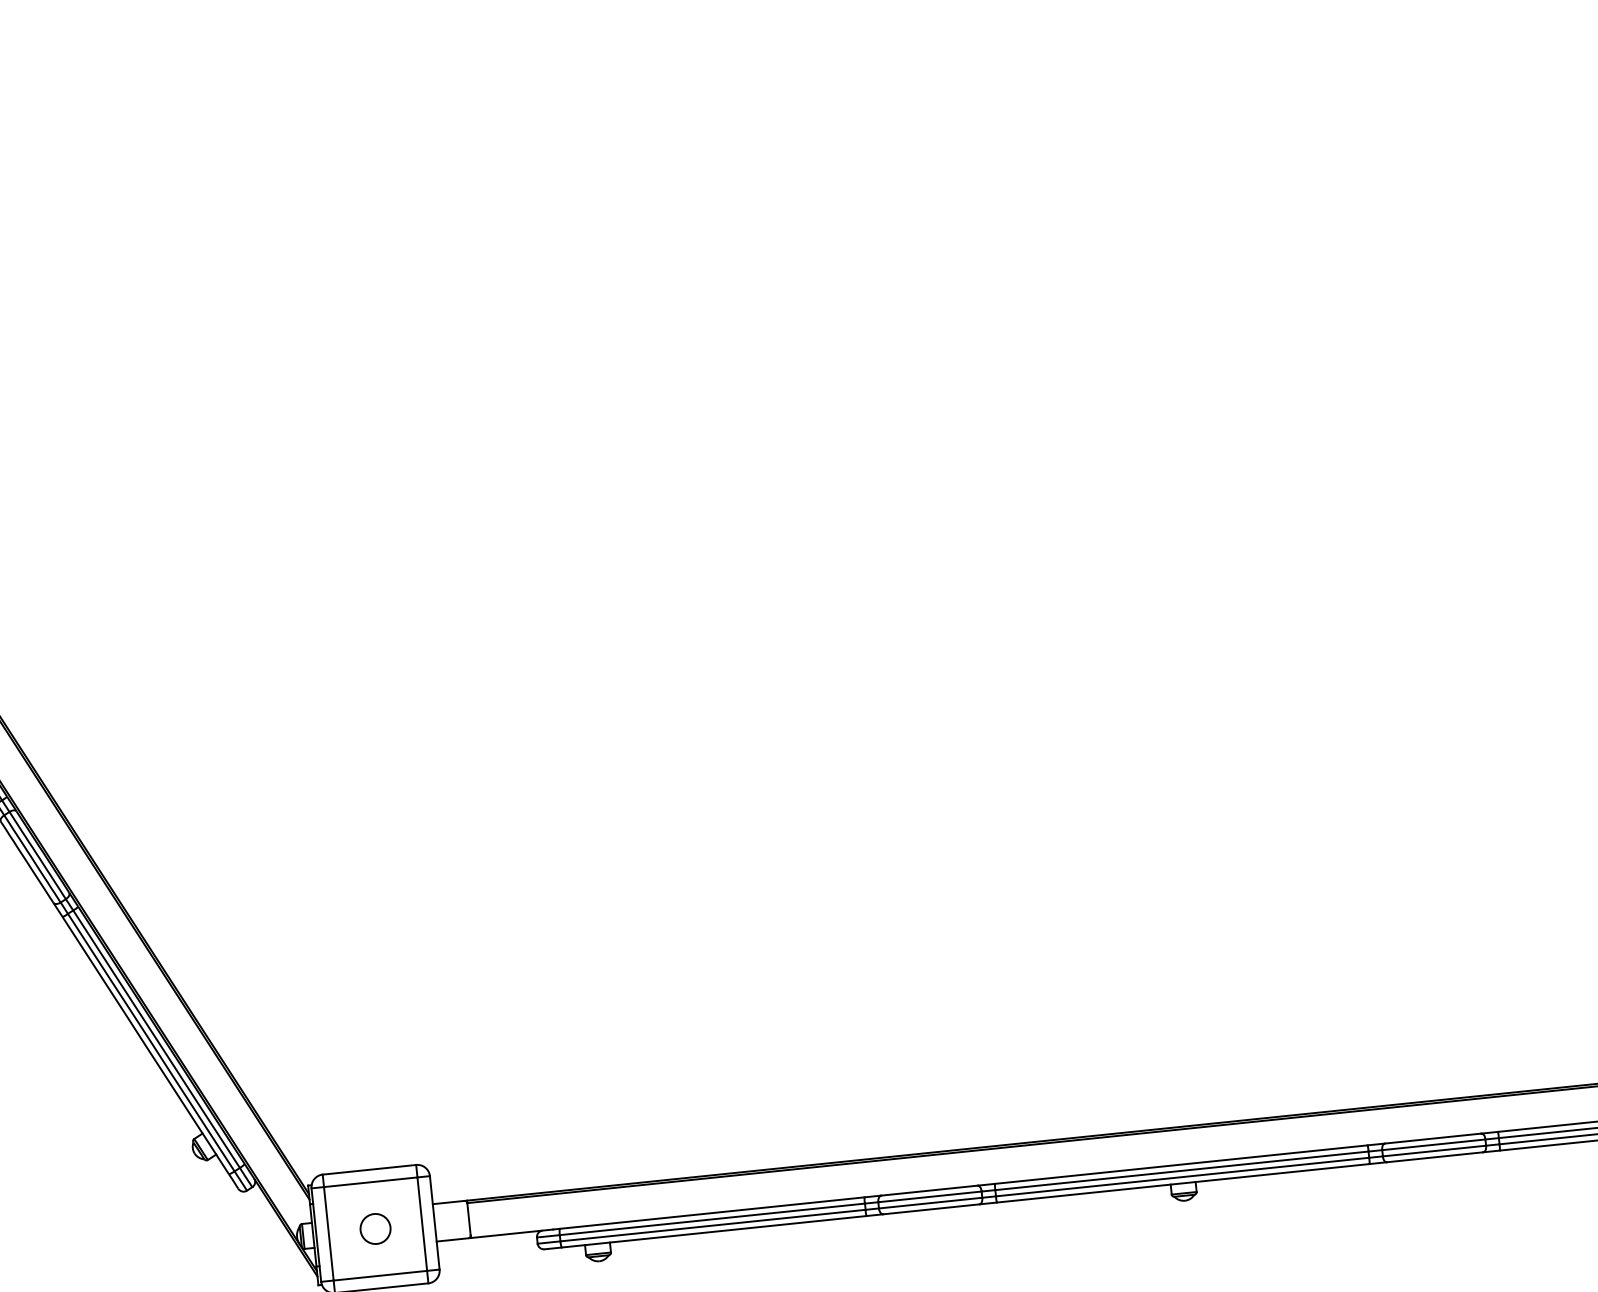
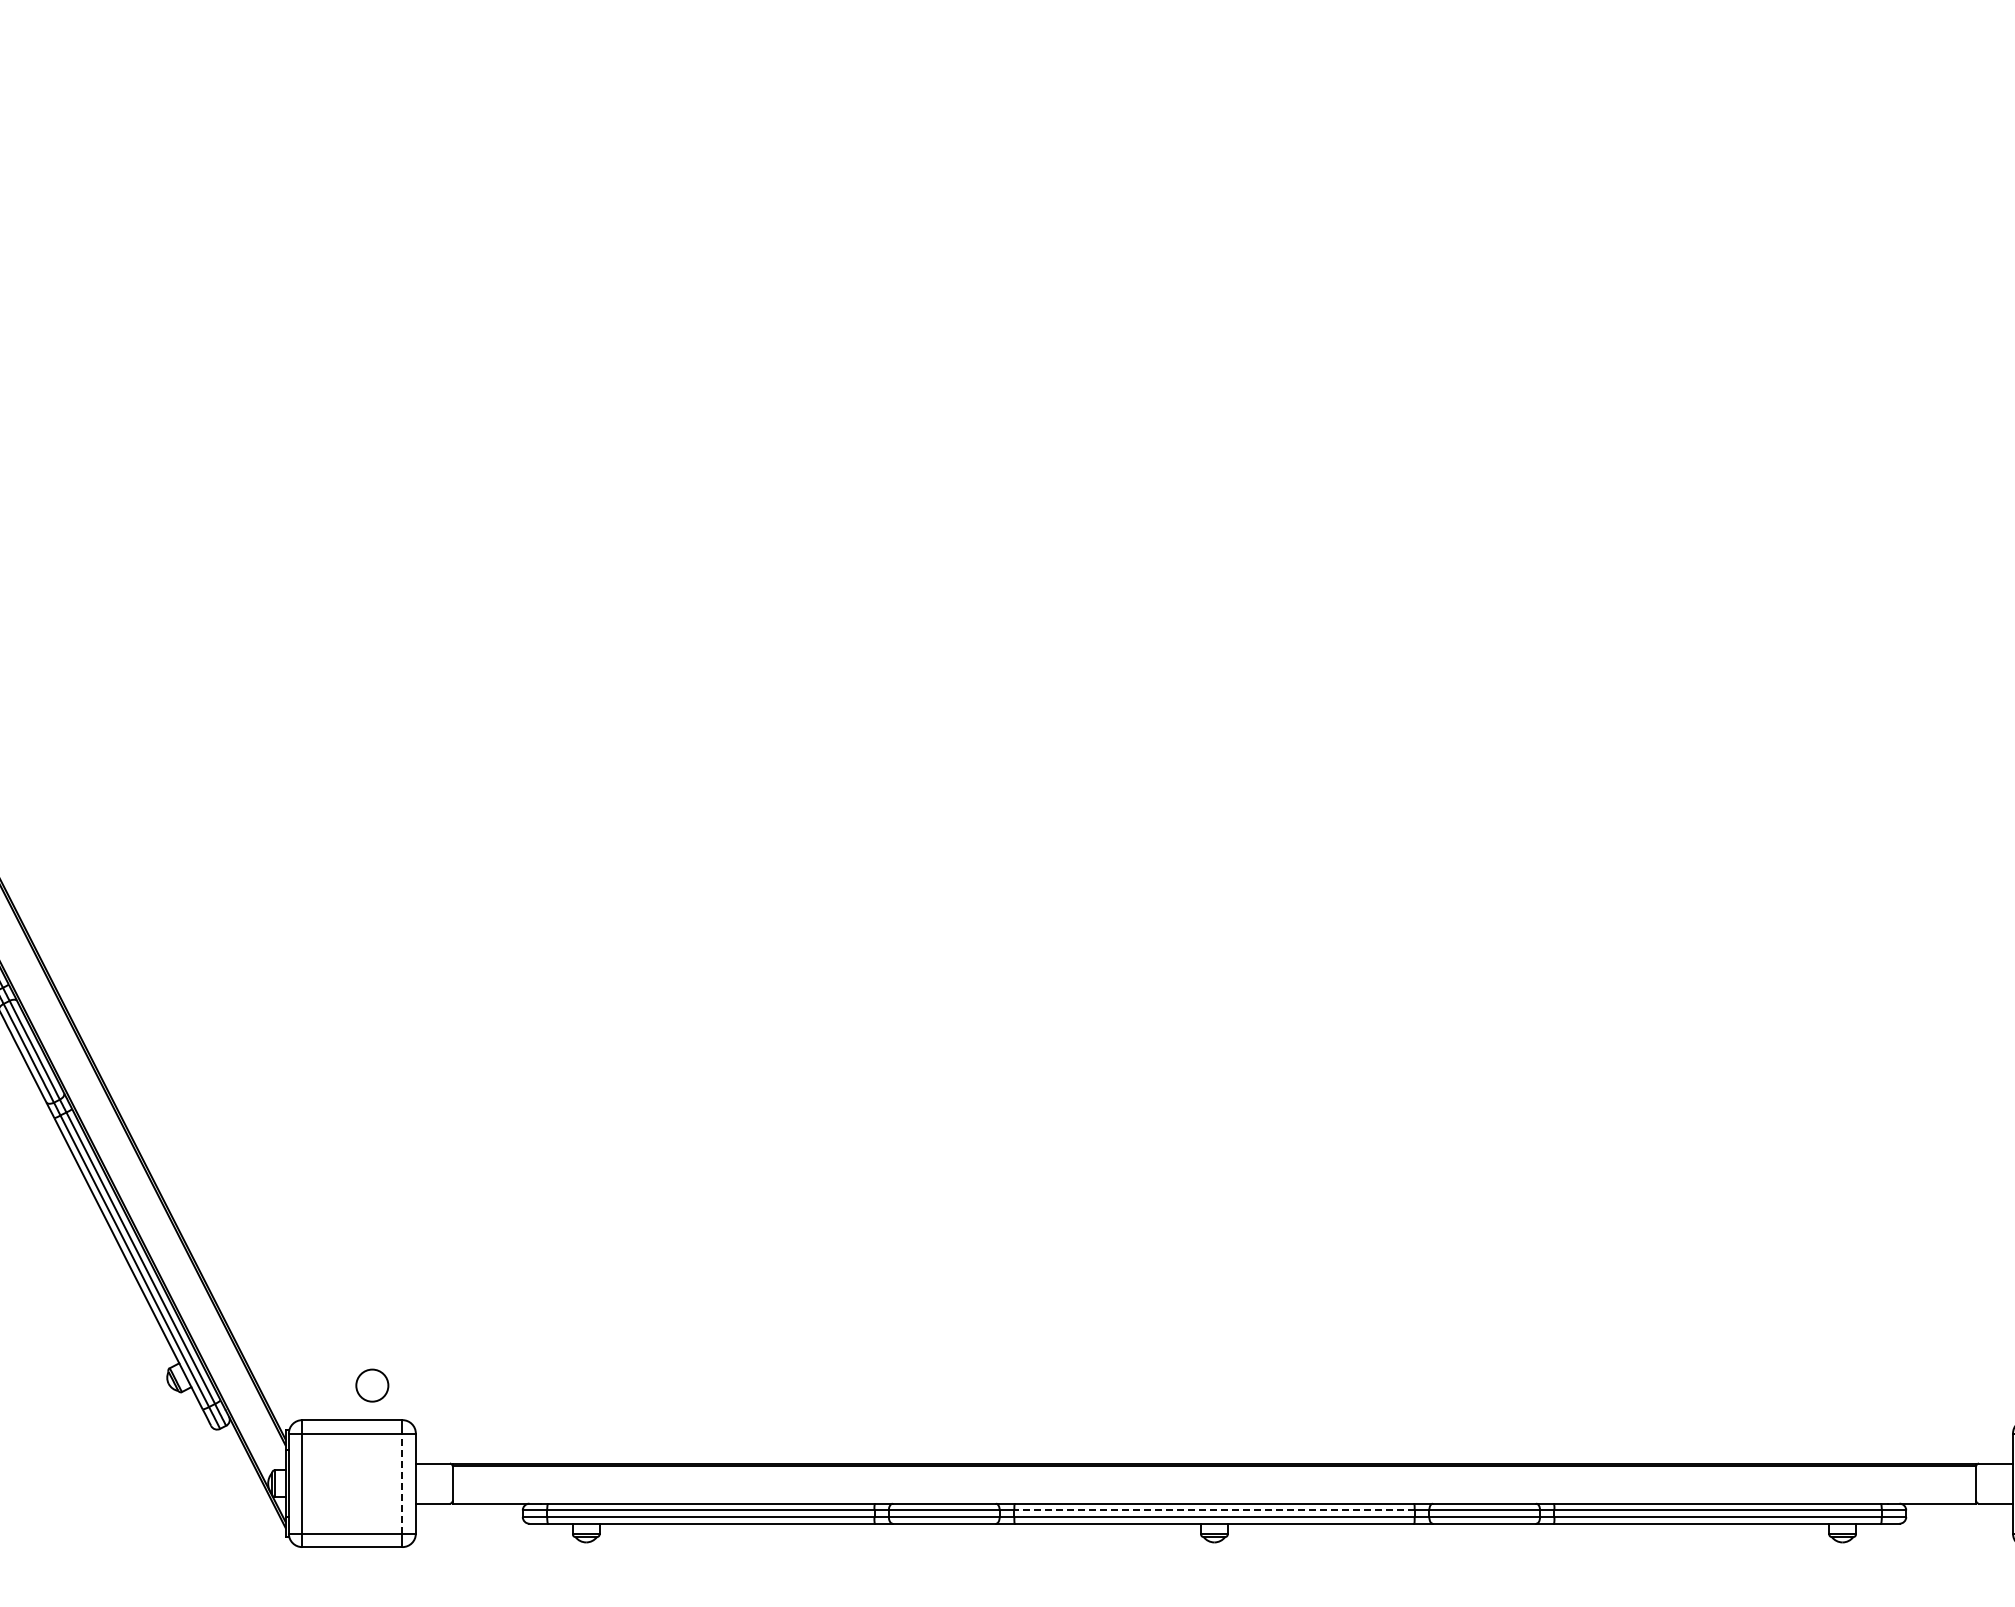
line: (1181, 1170) -> (1214, 1510), solid -> dashed
line: (422, 1224) -> (402, 1483), solid -> dashed
circle: (375, 1228) -> (372, 1385), moved

